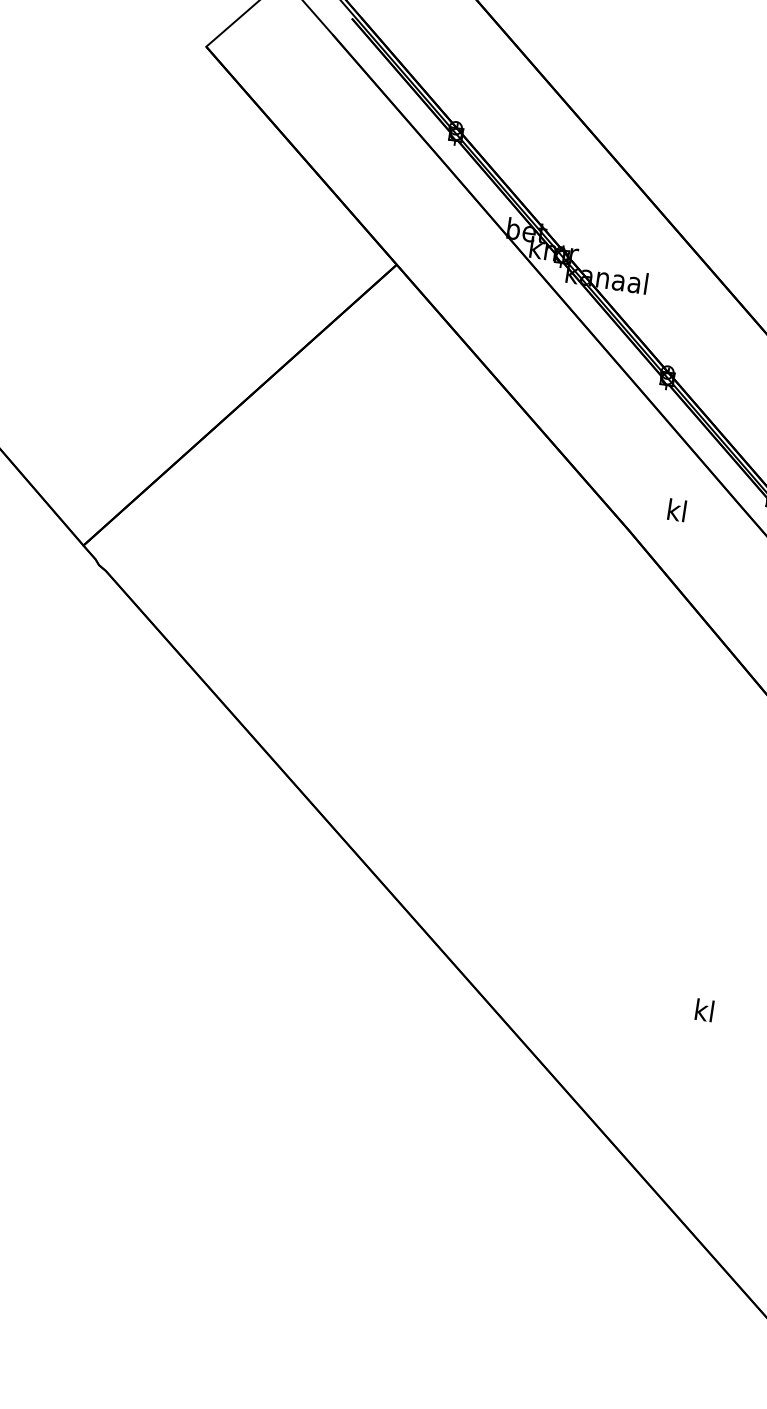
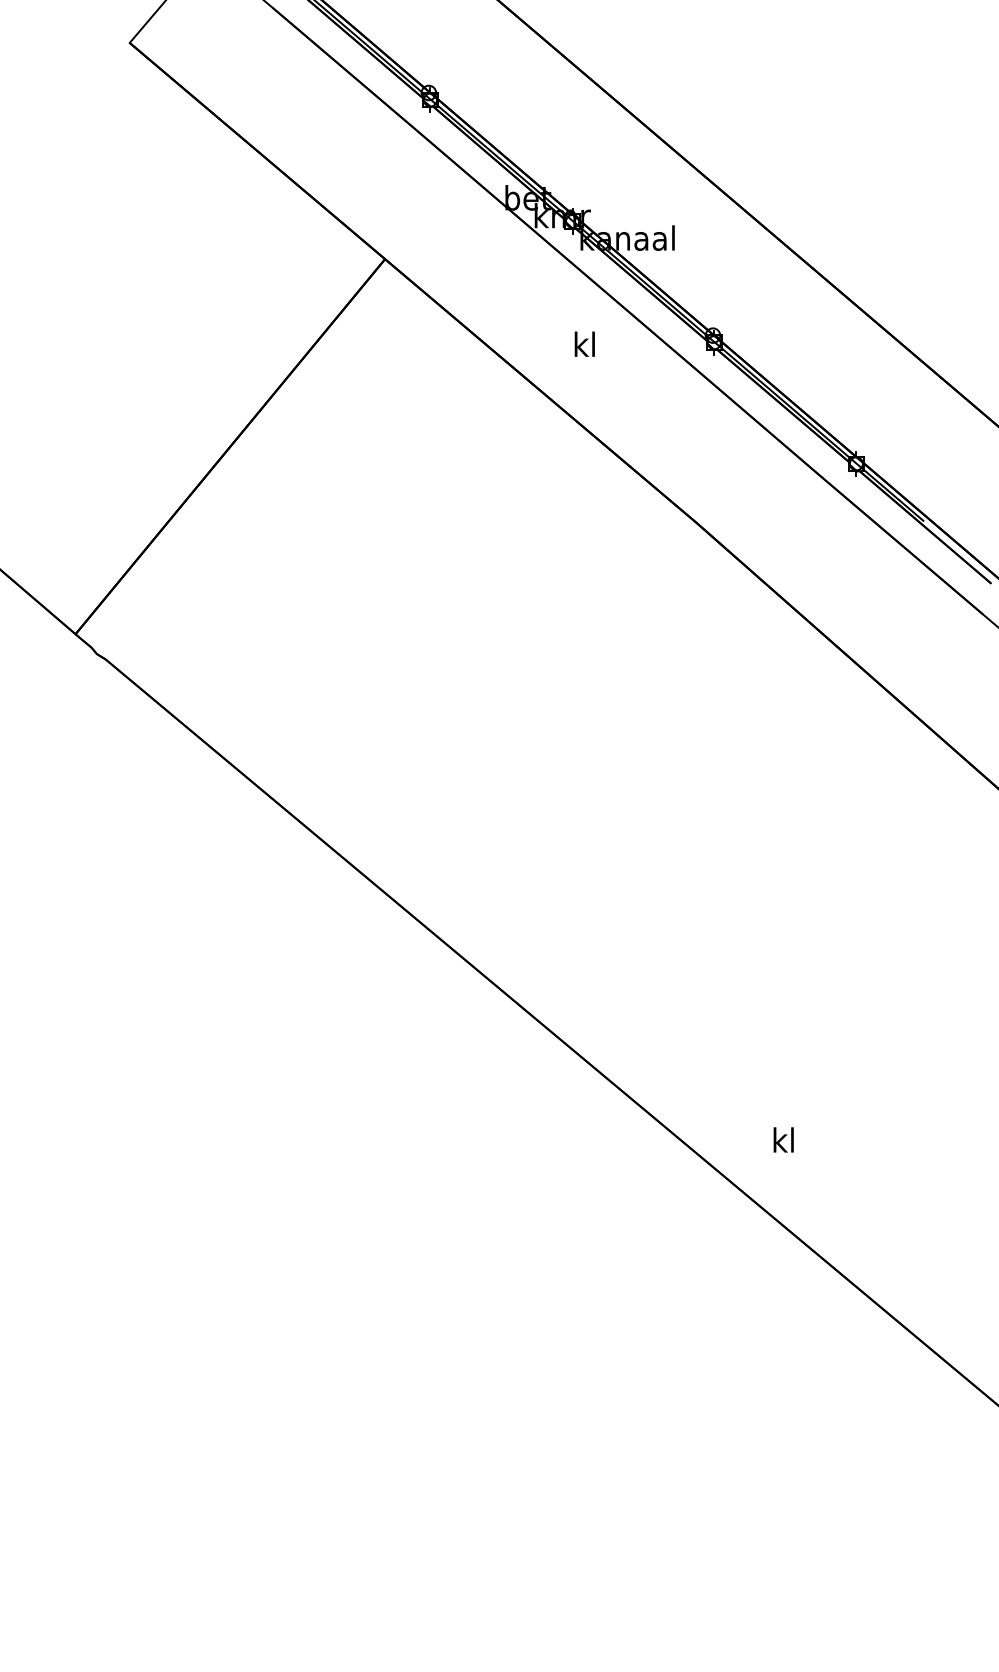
text: (676, 509) -> (584, 343), moved
text: (704, 1009) -> (783, 1139), moved

